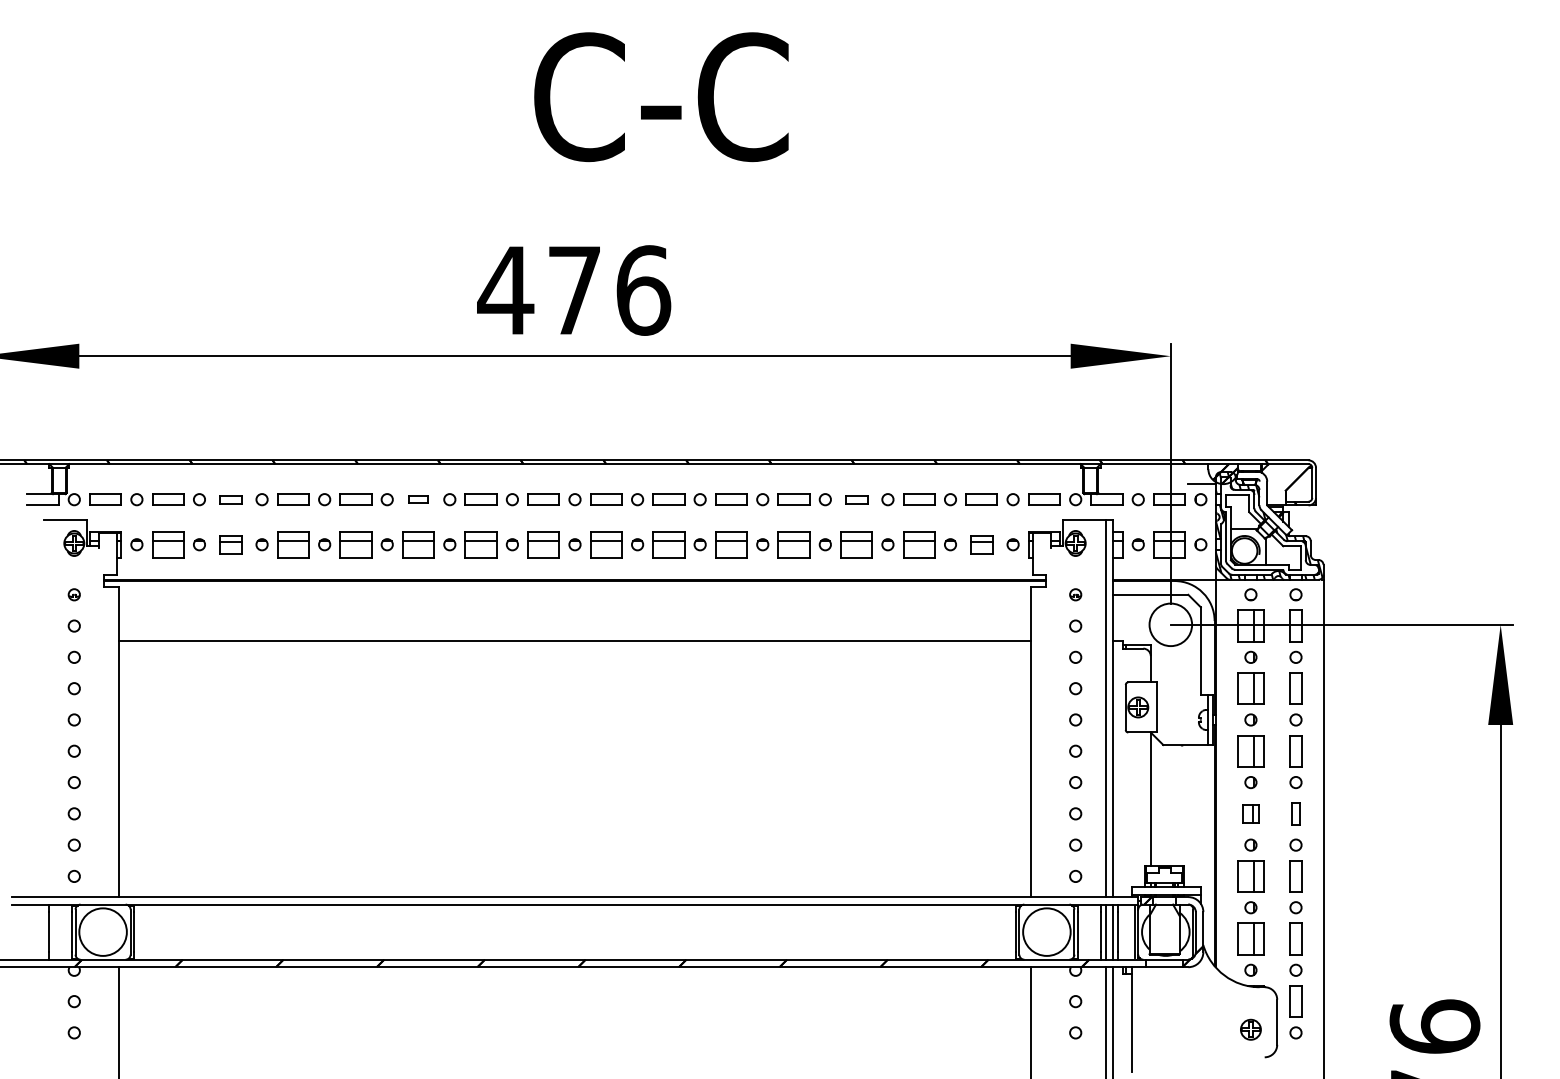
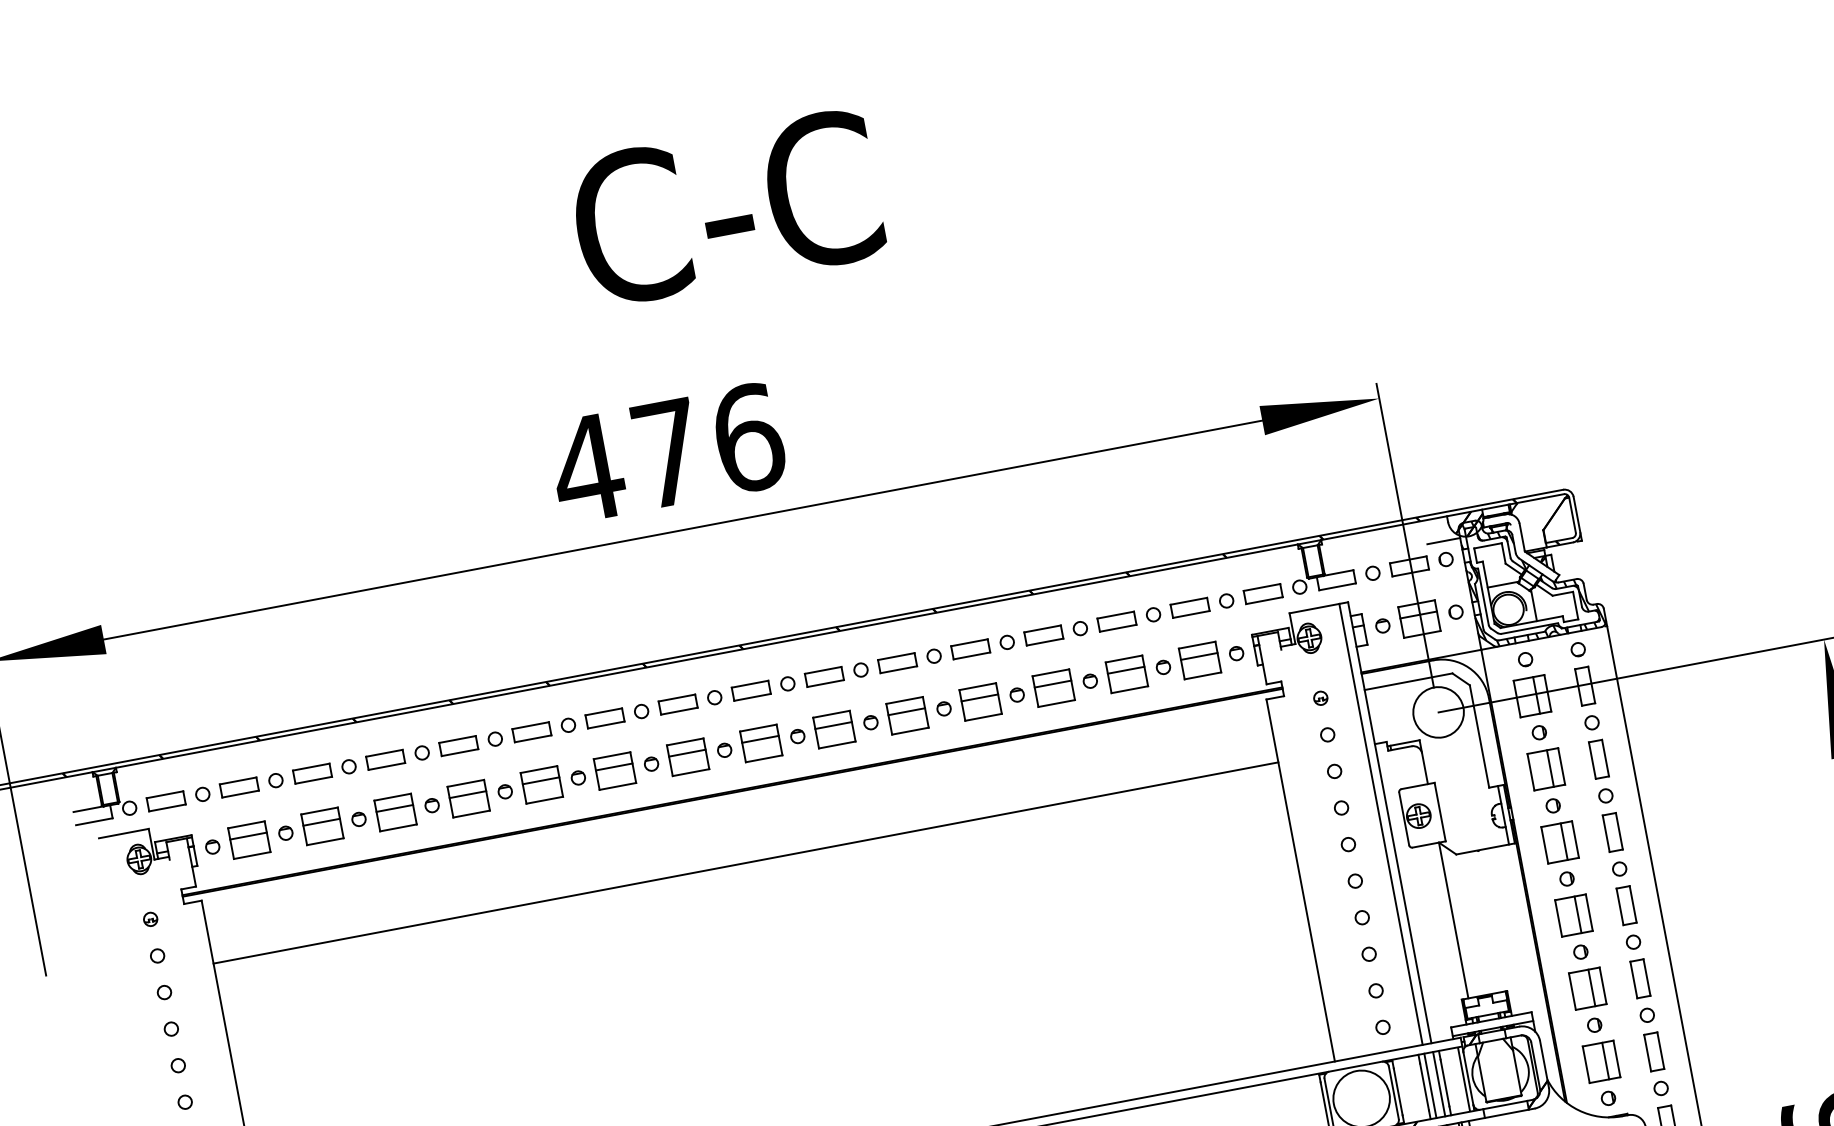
part: (230, 499) -> (312, 773), size x1.43
part: (418, 499) -> (531, 732), size x1.67
part: (856, 499) -> (1043, 635), size x1.43
part: (230, 544) -> (322, 826), size x1.43
part: (981, 544) -> (1199, 660), size x1.43
part: (1250, 813) -> (1573, 915), size x1.67
part: (1295, 813) -> (1625, 905), size x1.43

